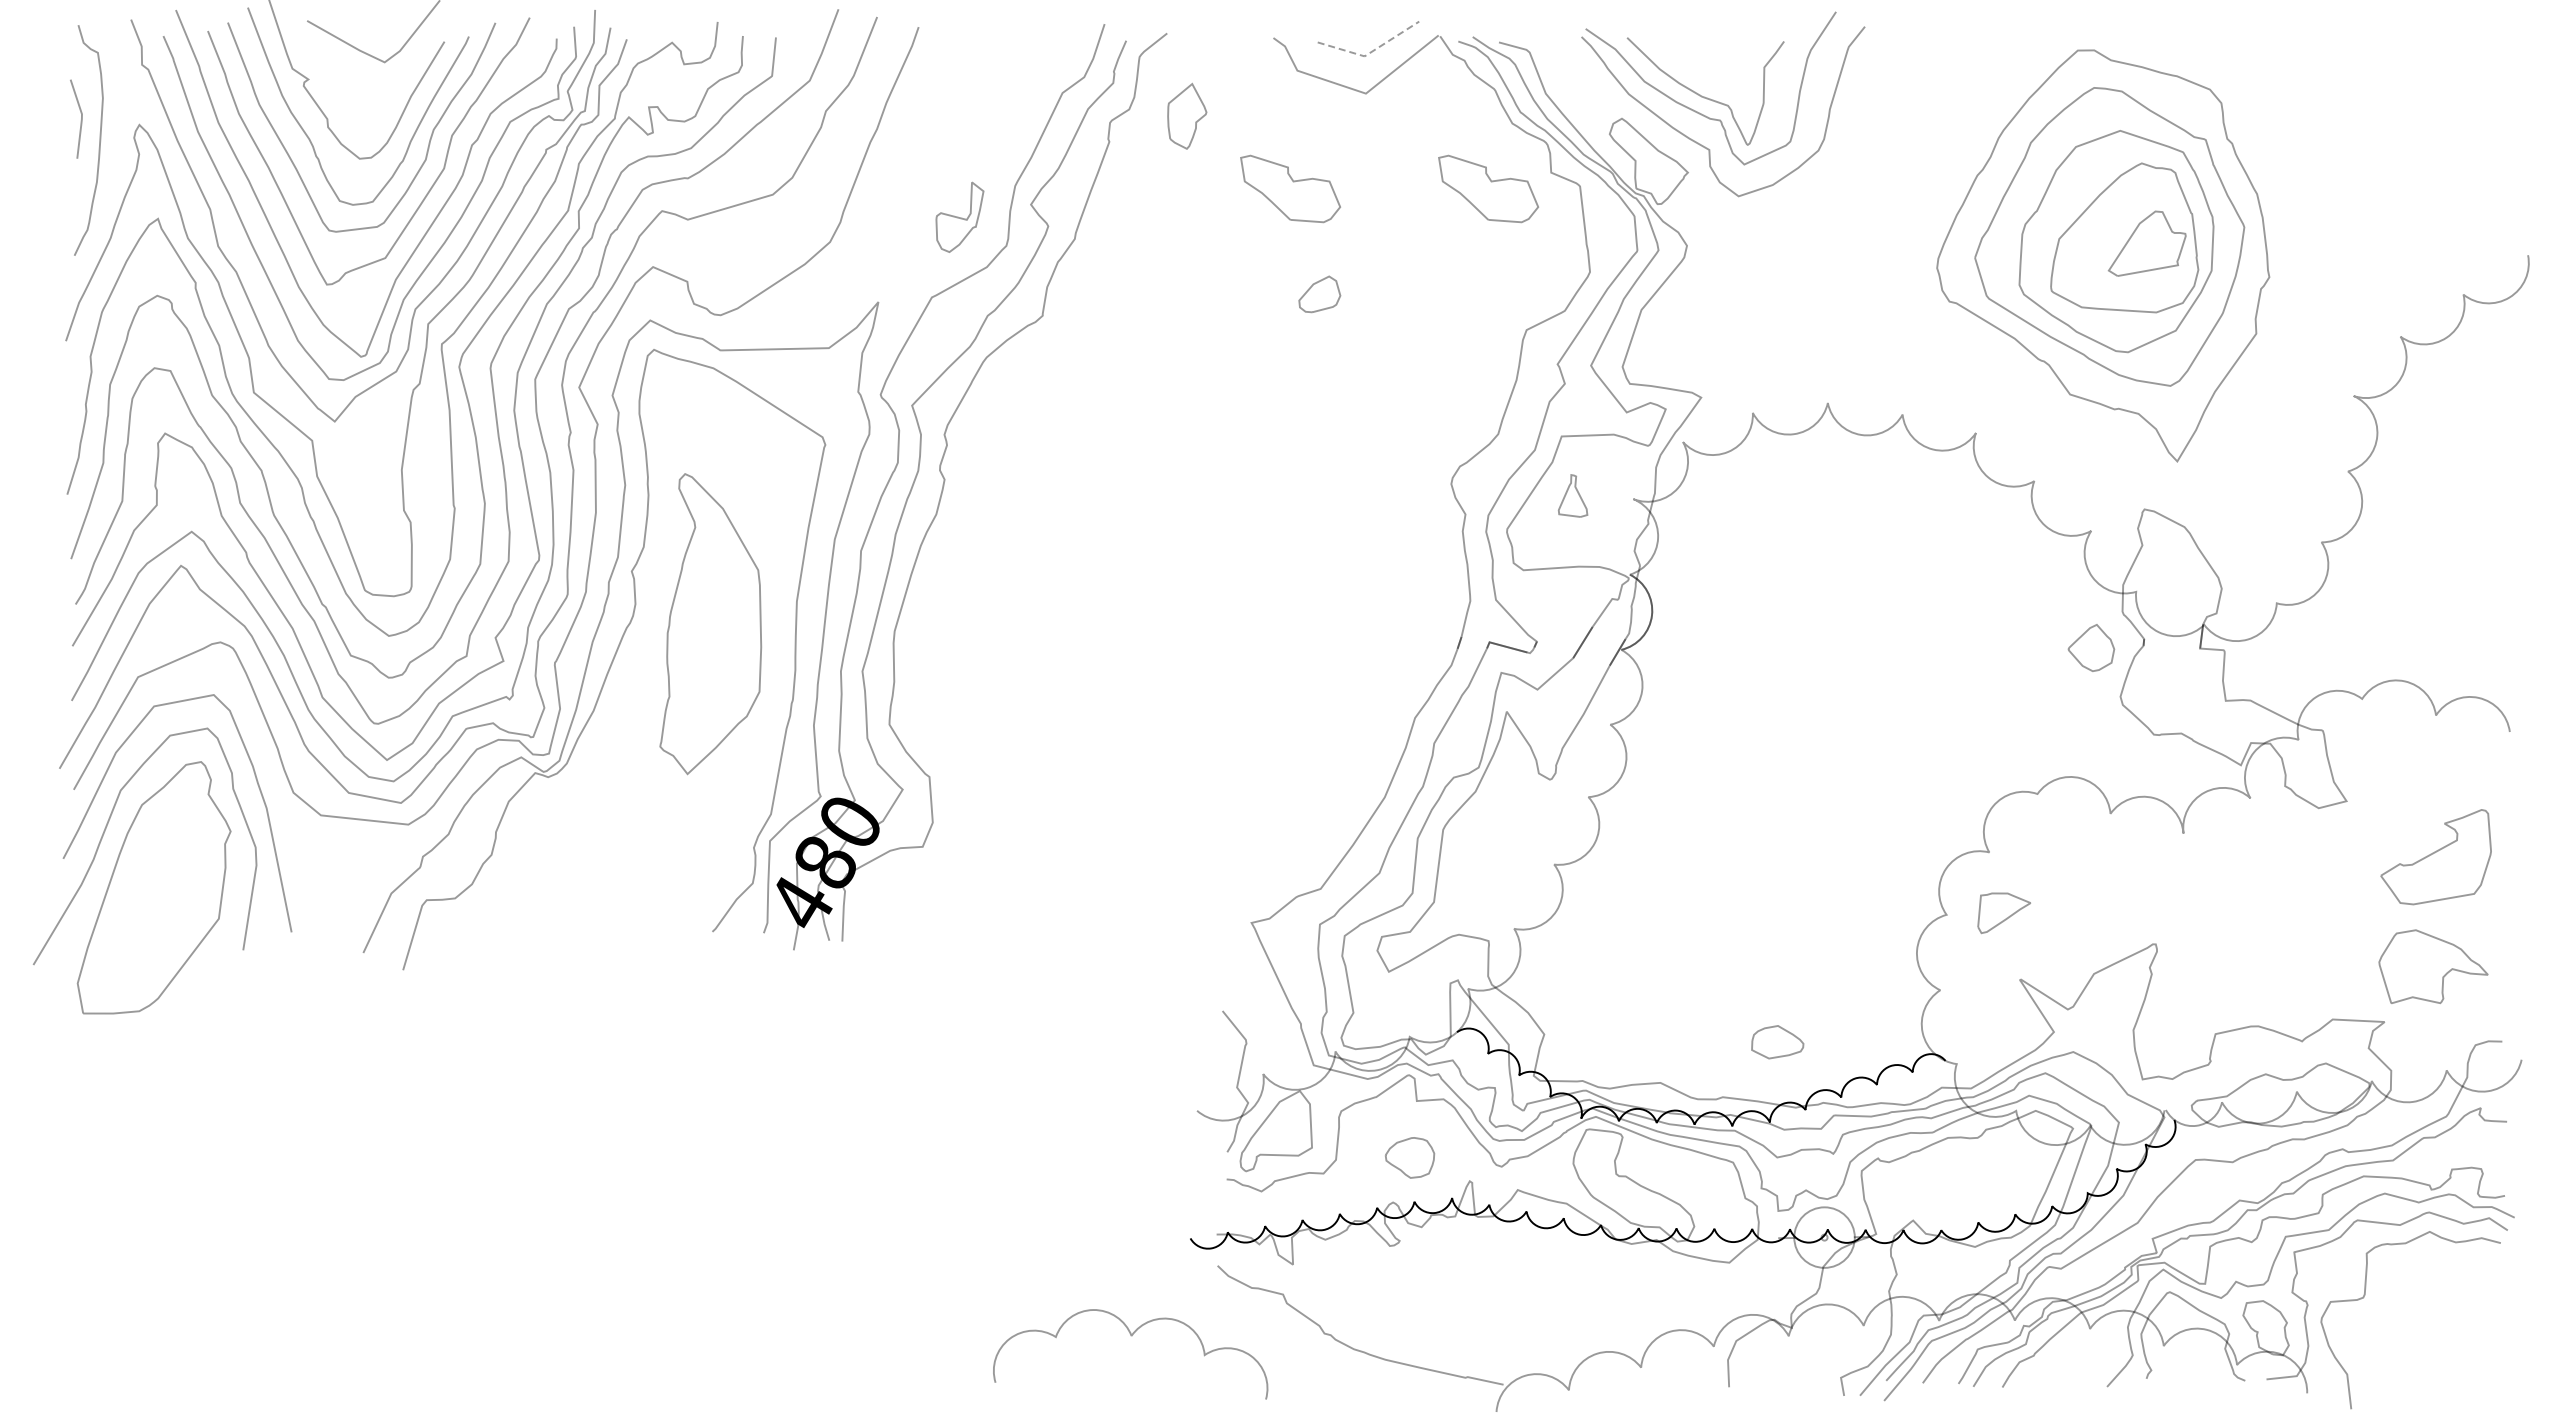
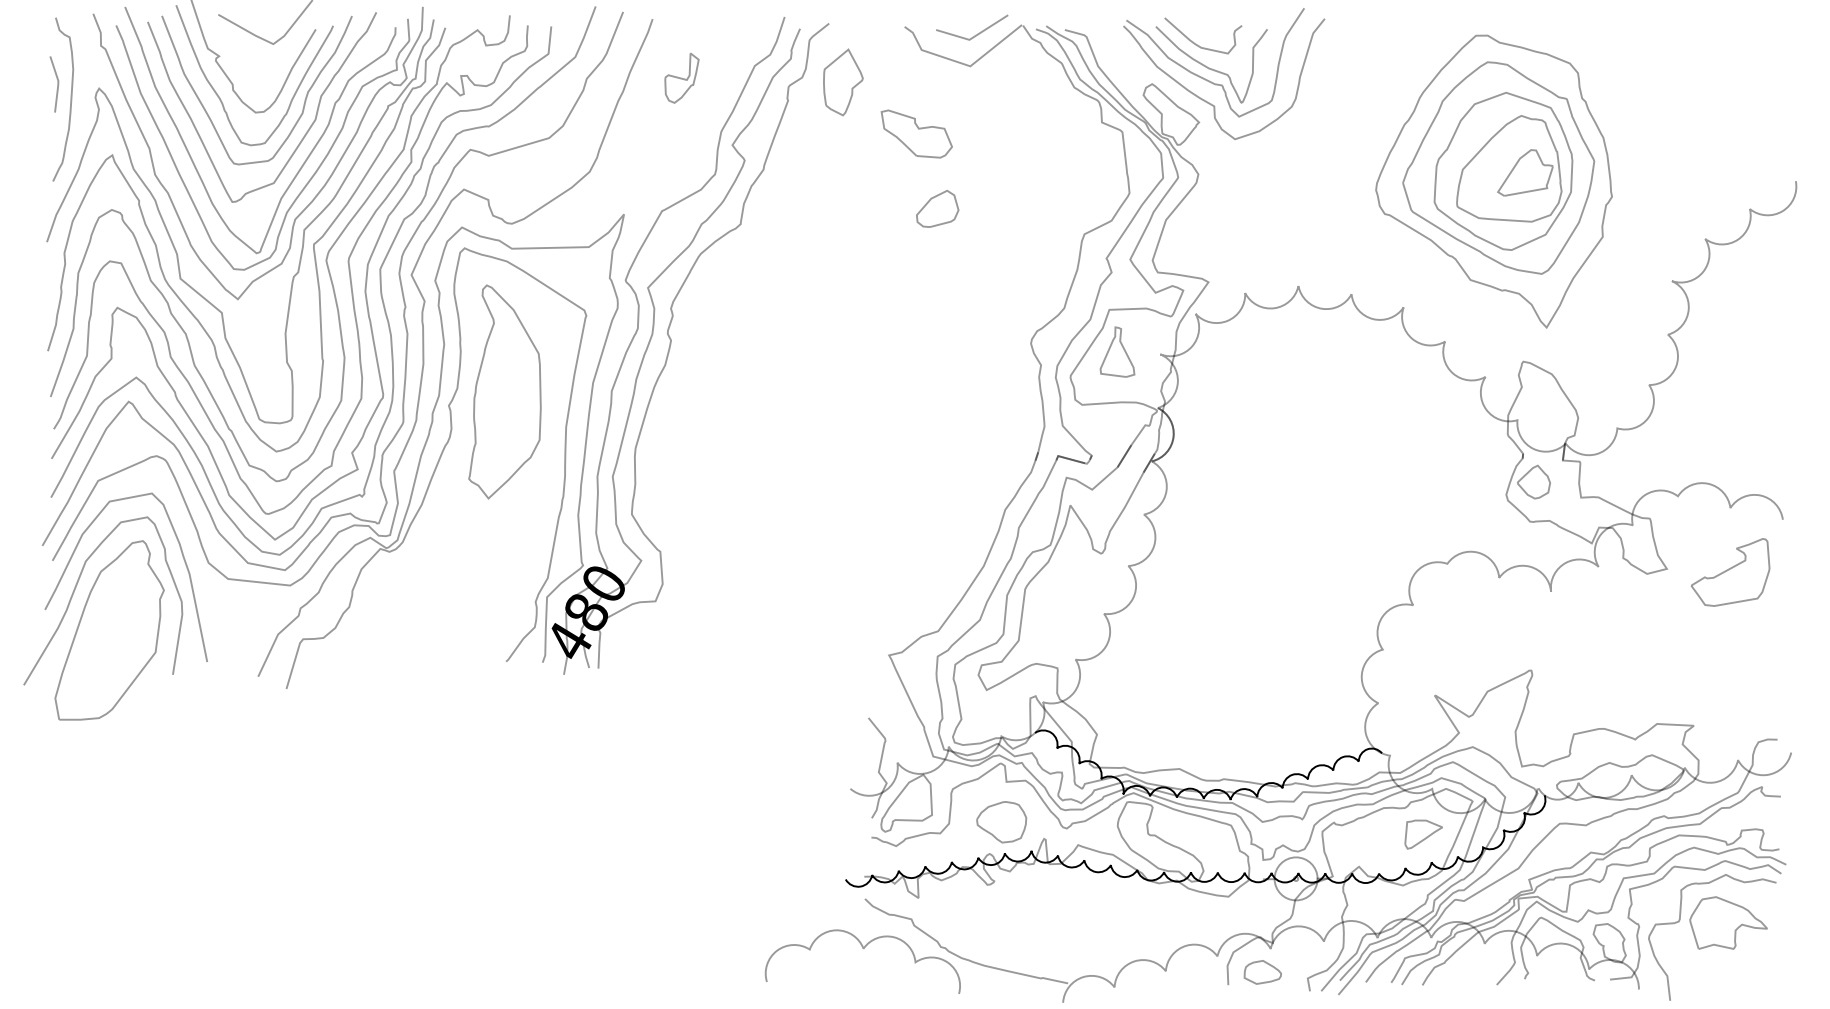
line: (1371, 52) -> (974, 37), dashed -> solid
curve: (1686, 63) -> (1198, 44), added
part: (1187, 116) -> (843, 82), size x1.43
part: (1488, 188) -> (1057, 133), removed
part: (959, 217) -> (681, 78), moved
part: (1319, 294) -> (937, 209), size x1.43
part: (1572, 495) -> (1117, 351), size x1.67
part: (710, 623) -> (504, 391), moved
part: (2091, 647) -> (1534, 481), moved
part: (2435, 857) -> (1730, 572), moved
part: (2003, 912) -> (1423, 834), moved
part: (2433, 966) -> (1728, 922), moved
part: (1777, 1042) -> (1262, 972), moved
part: (1409, 1157) -> (1001, 822), size x1.43
curve: (1131, 1336) -> (863, 949), moved

